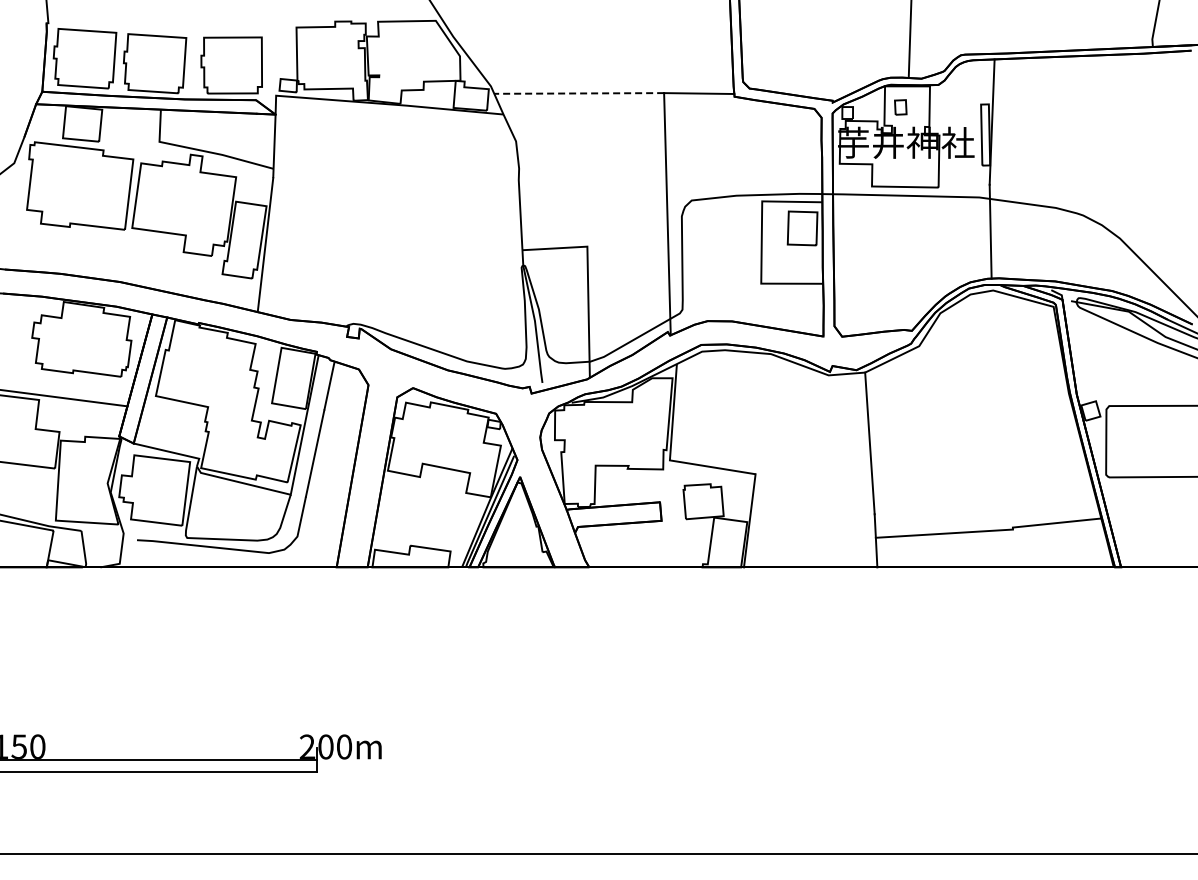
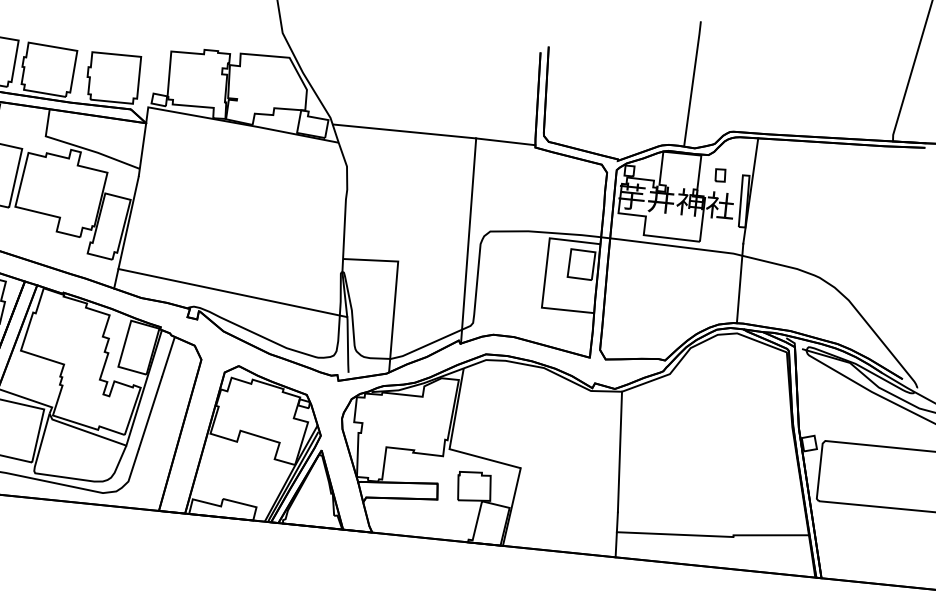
line: (578, 93) -> (403, 131), dashed -> solid
part: (900, 107) -> (720, 175), moved
line: (397, 302) -> (233, 292), added

